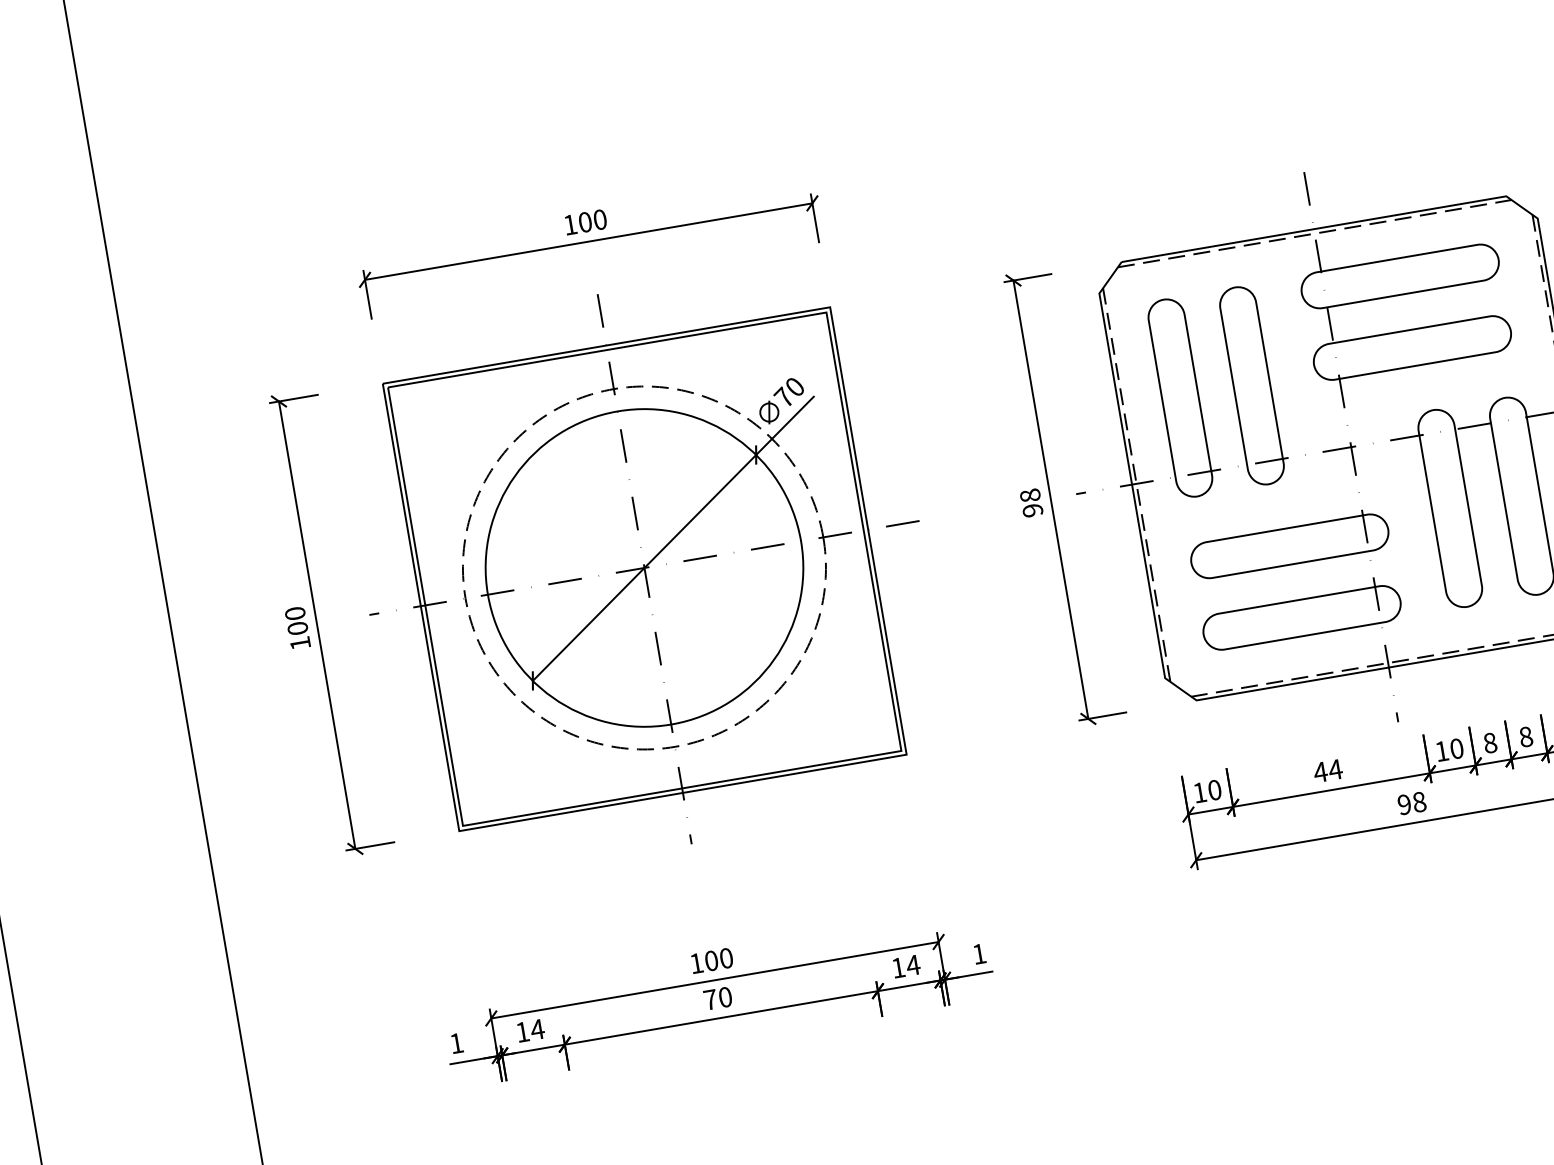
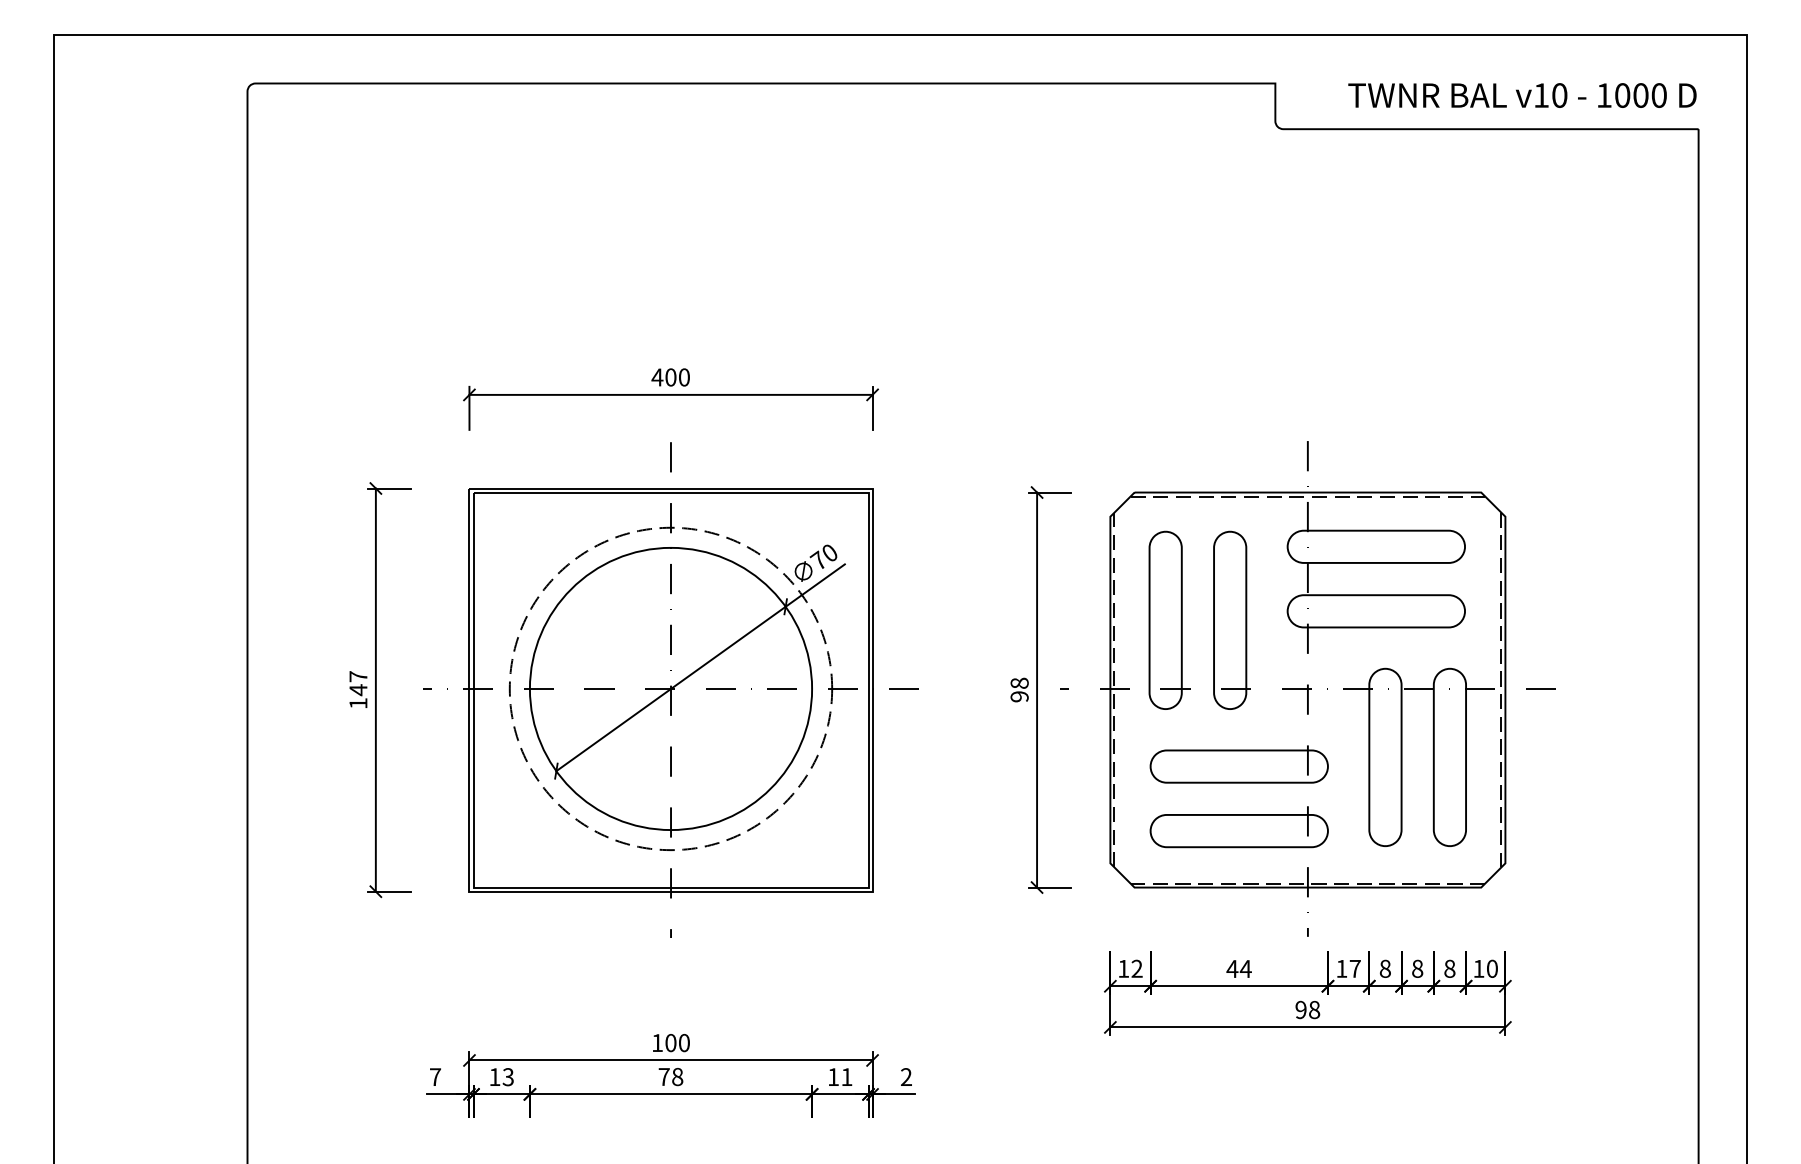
text: (570, 224) -> (657, 377), 100 -> 400
text: (296, 621) -> (358, 683), 100 -> 147
text: (1455, 748) -> (1354, 968), 10 -> 17
text: (1214, 789) -> (1136, 968), 10 -> 12
text: (979, 953) -> (906, 1076), 1 -> 2
text: (912, 964) -> (846, 1076), 14 -> 11
text: (725, 996) -> (677, 1076), 70 -> 78
text: (537, 1029) -> (508, 1077), 14 -> 13
text: (456, 1042) -> (435, 1076), 1 -> 7

